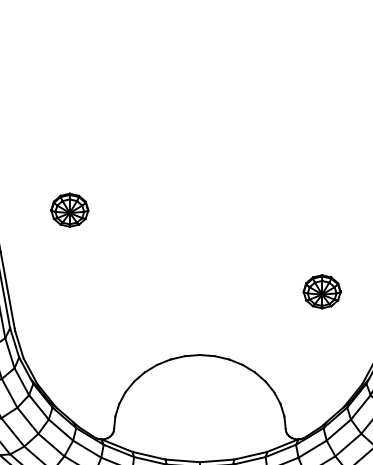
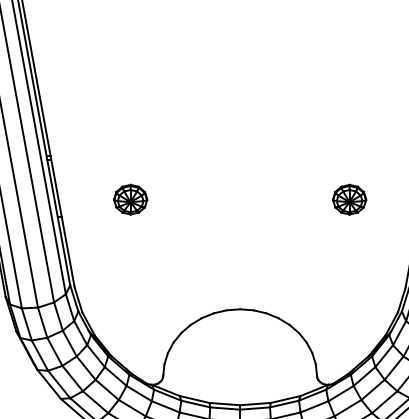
part: (69, 210) -> (130, 199), moved
part: (322, 291) -> (349, 199), moved

